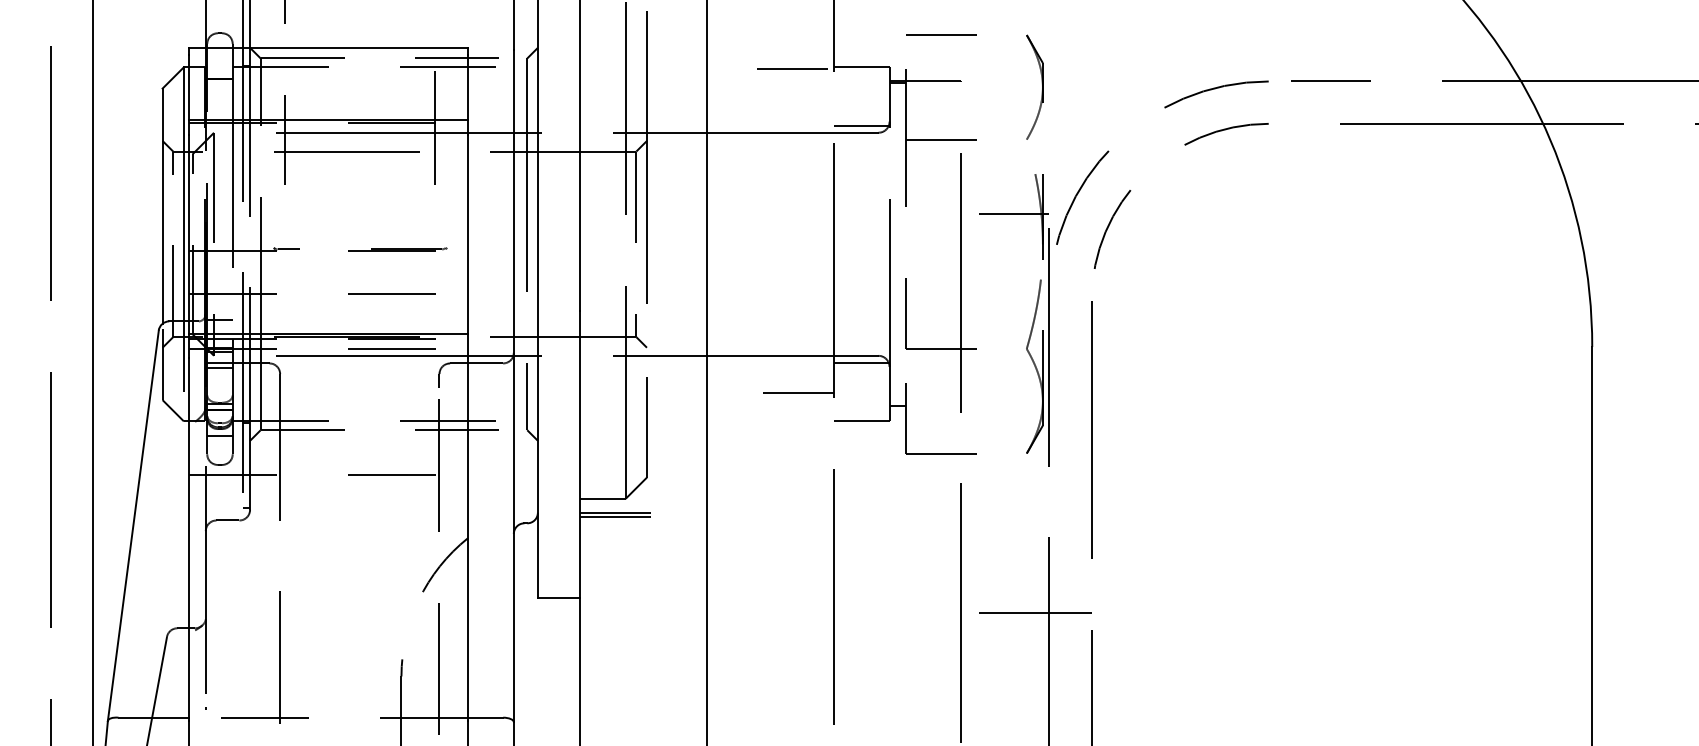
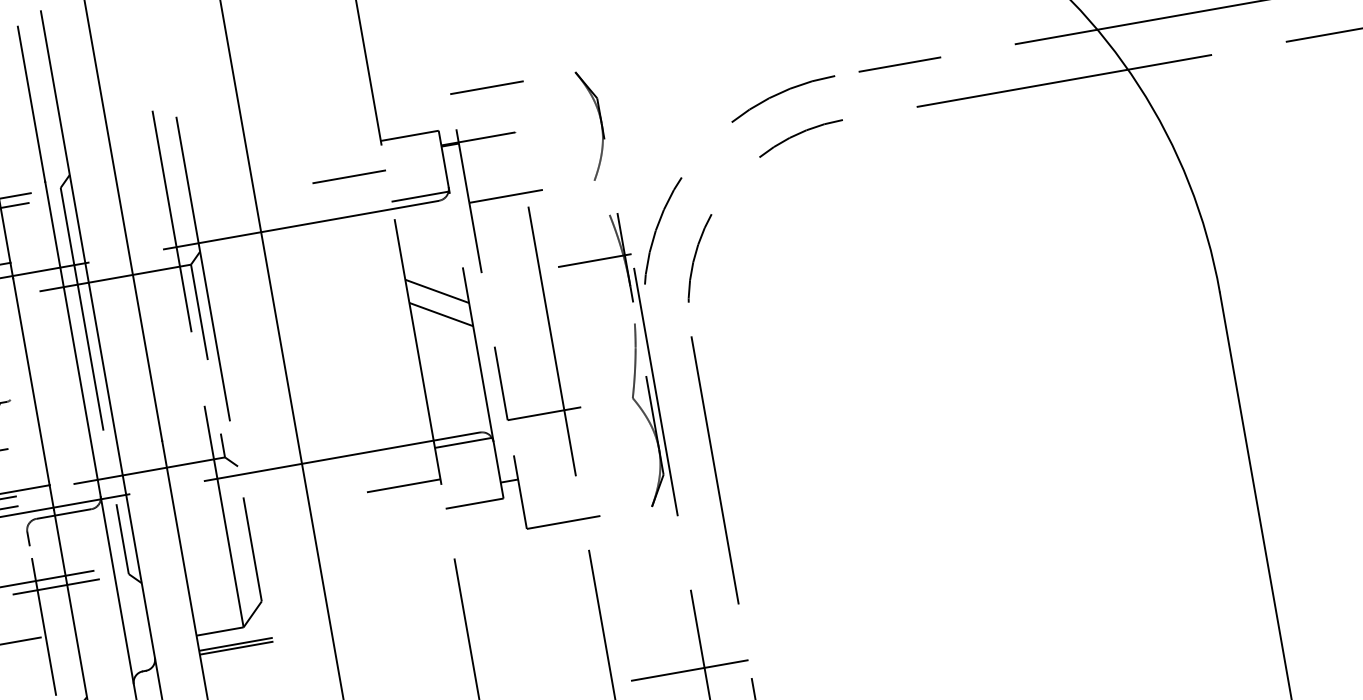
line: (792, 68) -> (349, 176), moved
line: (861, 216) -> (436, 290), added
line: (861, 239) -> (441, 314), added

